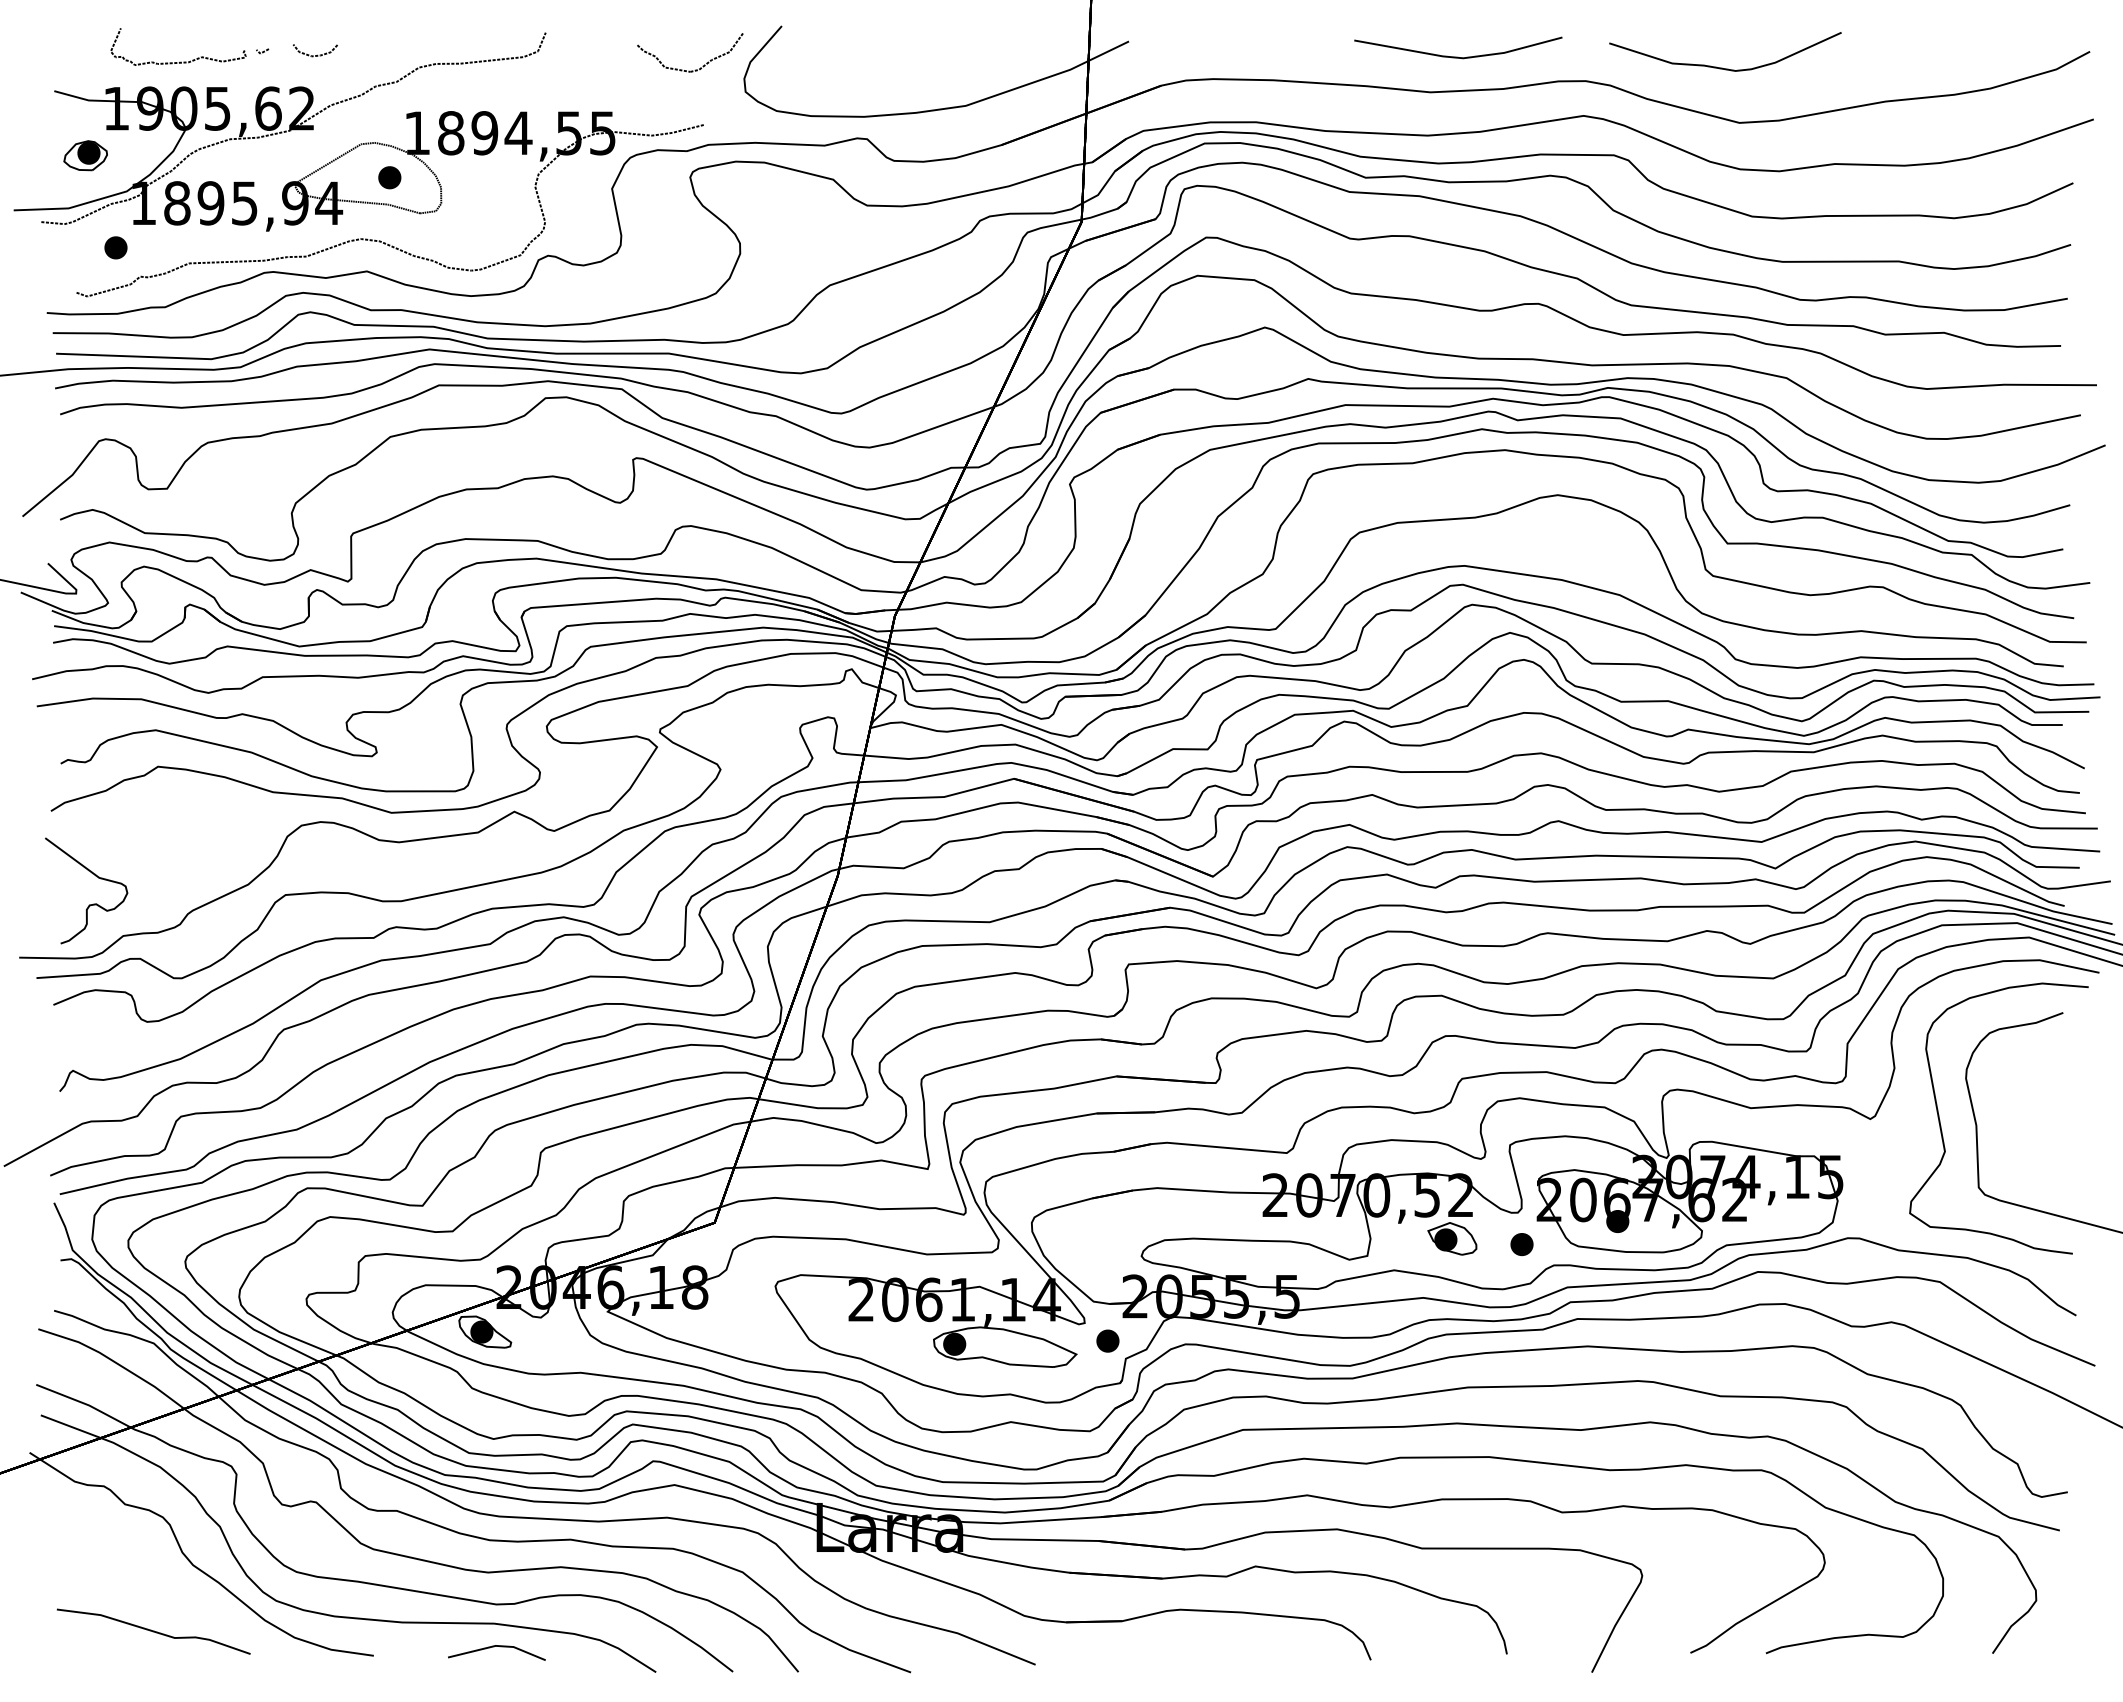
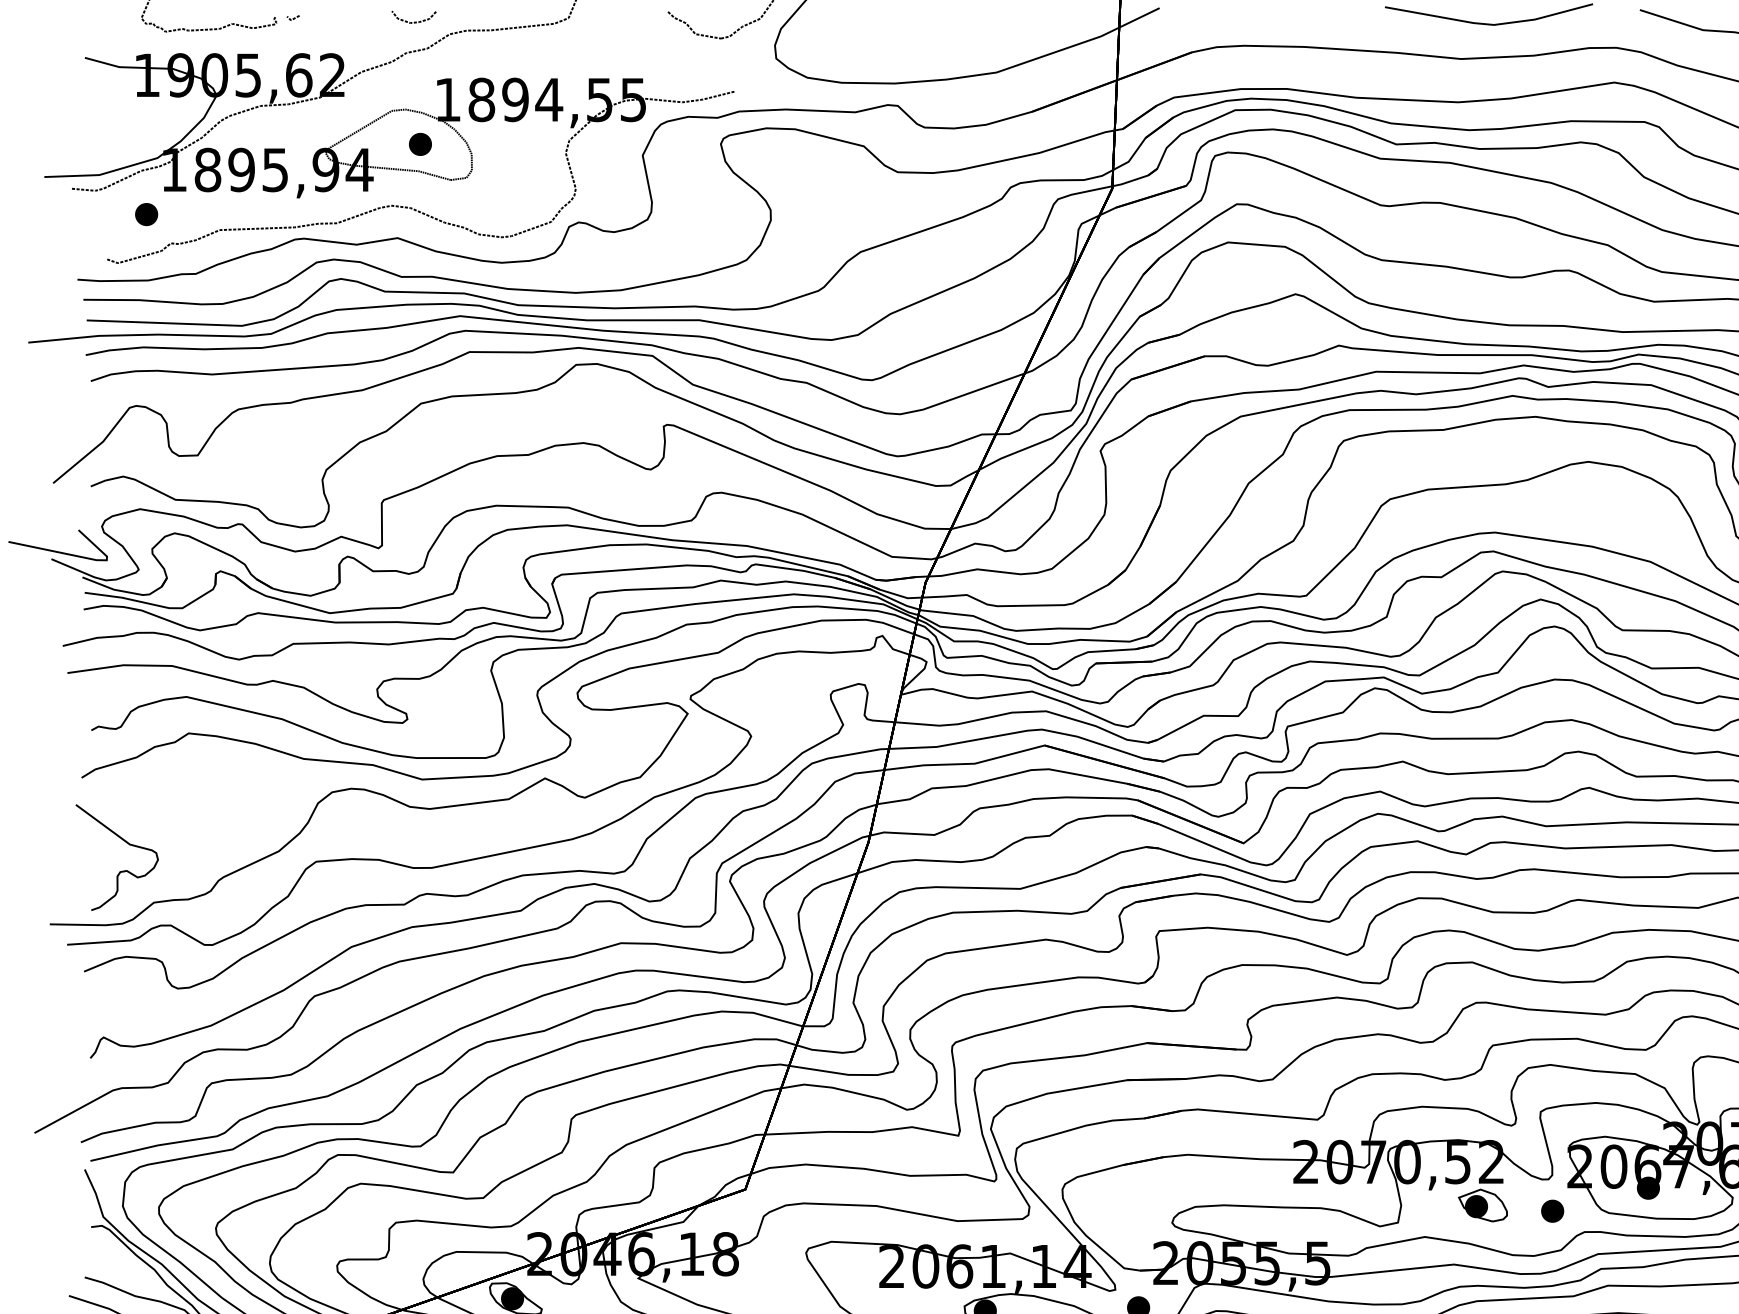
curve: (317, 54) -> (416, 21), moved
part: (85, 155) -> (116, 122), removed

